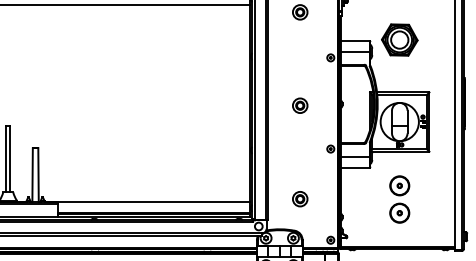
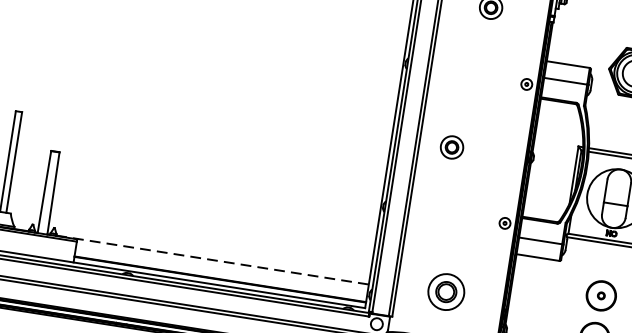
part: (300, 105) -> (452, 147), moved
part: (300, 199) -> (446, 292), size x1.6
line: (147, 201) -> (213, 259), solid -> dashed

